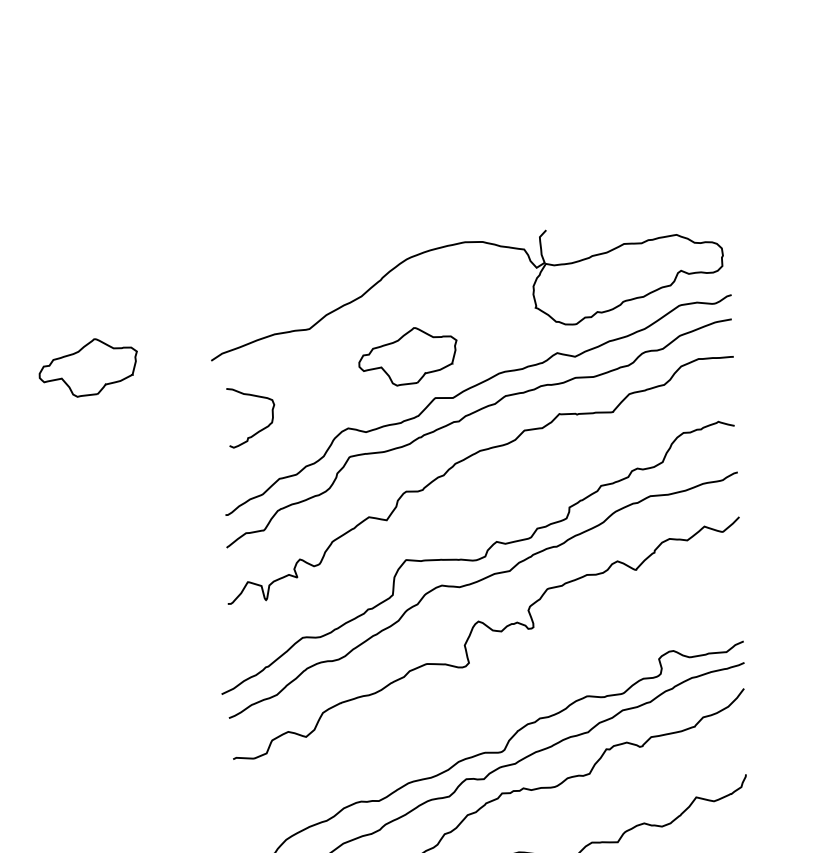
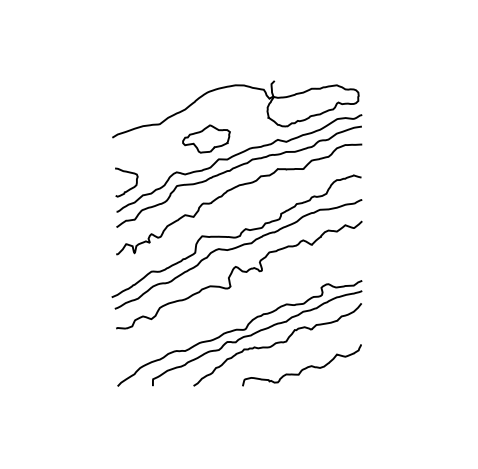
part: (88, 366) -> (53, 138), removed
curve: (257, 429) -> (129, 188), moved

